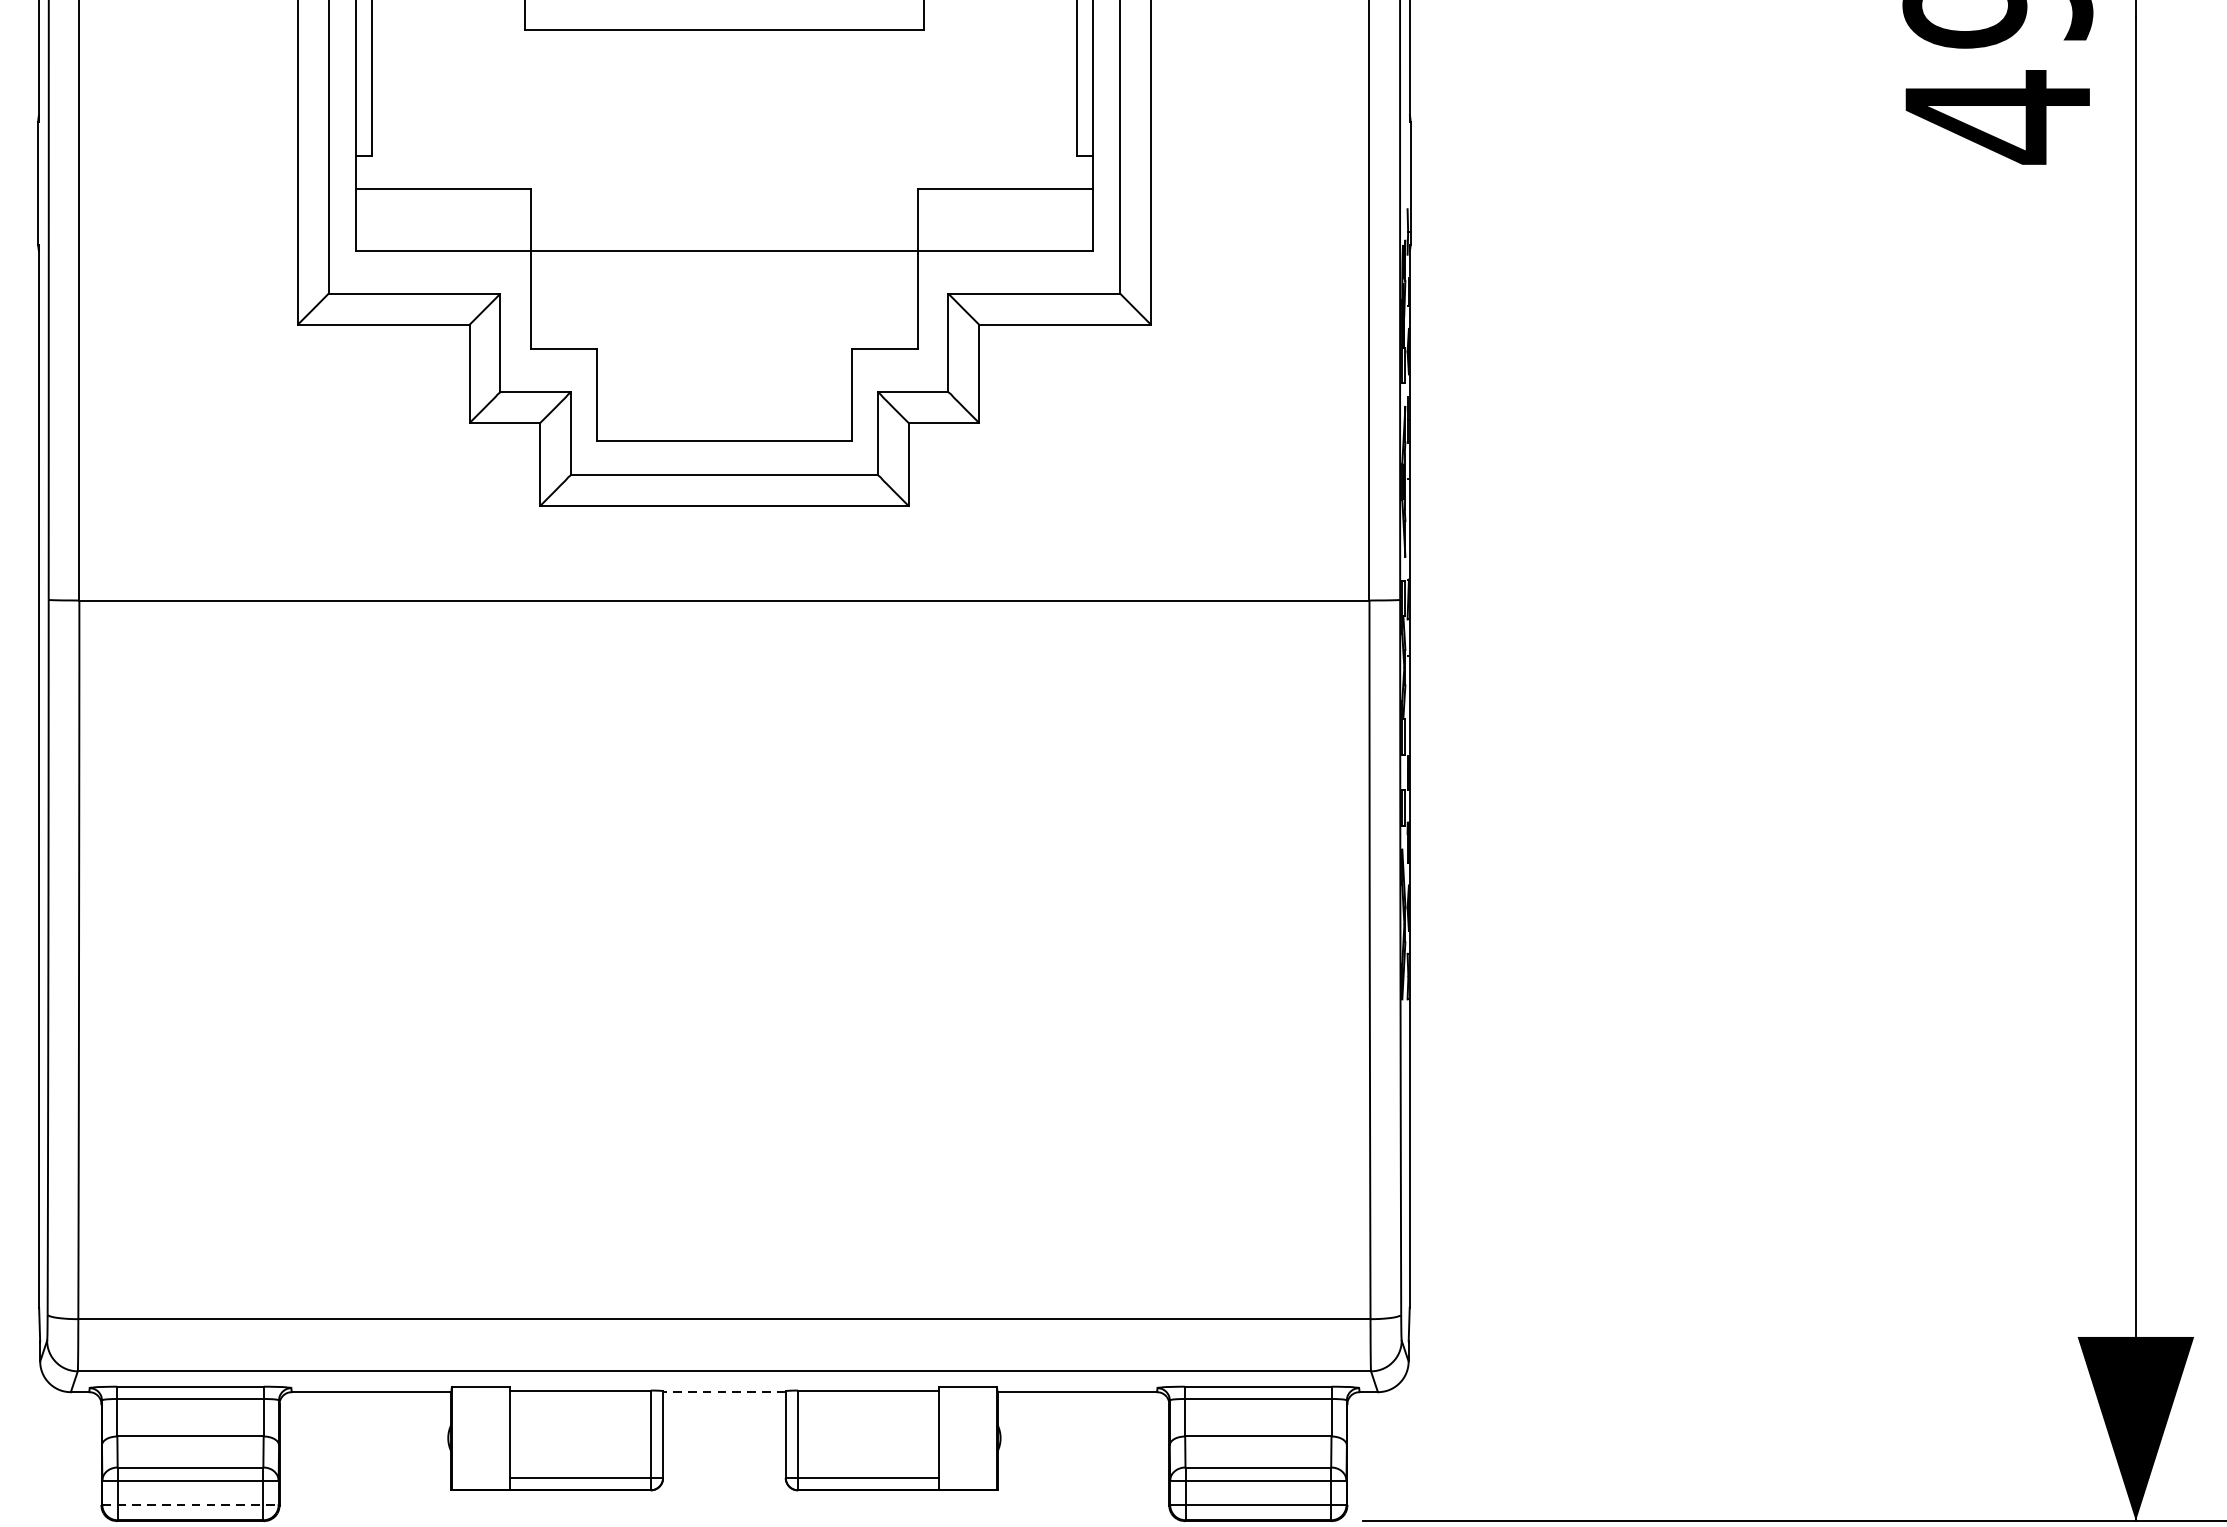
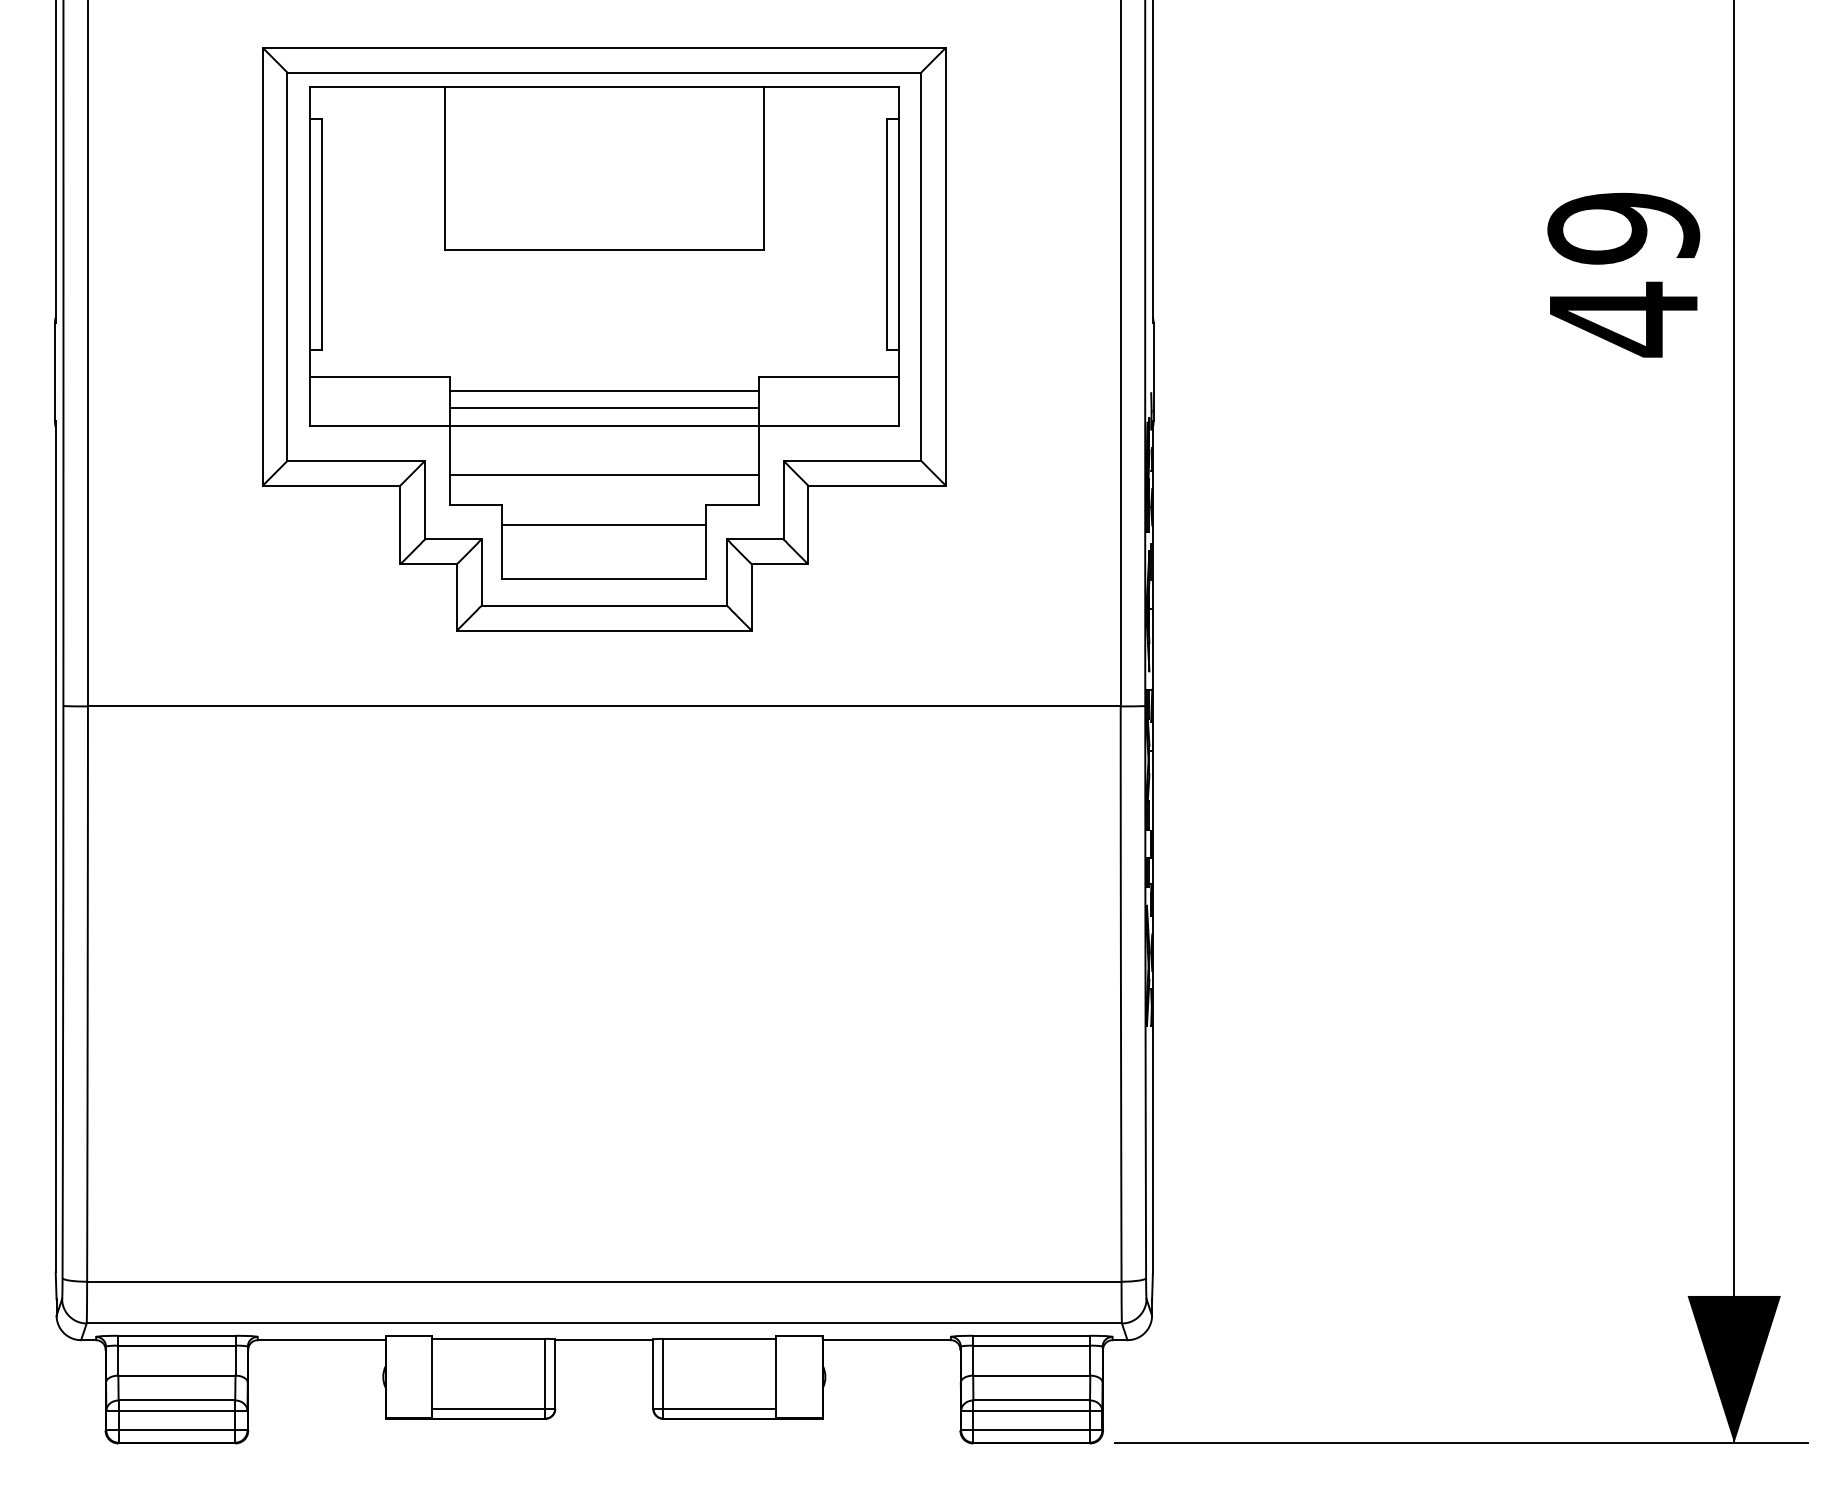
line: (724, 207) -> (604, 391), added
line: (724, 228) -> (604, 408), added
line: (724, 312) -> (604, 475), added
line: (724, 373) -> (604, 524), added
line: (723, 1392) -> (603, 1340), dashed -> solid
line: (189, 1505) -> (176, 1430), dashed -> solid

